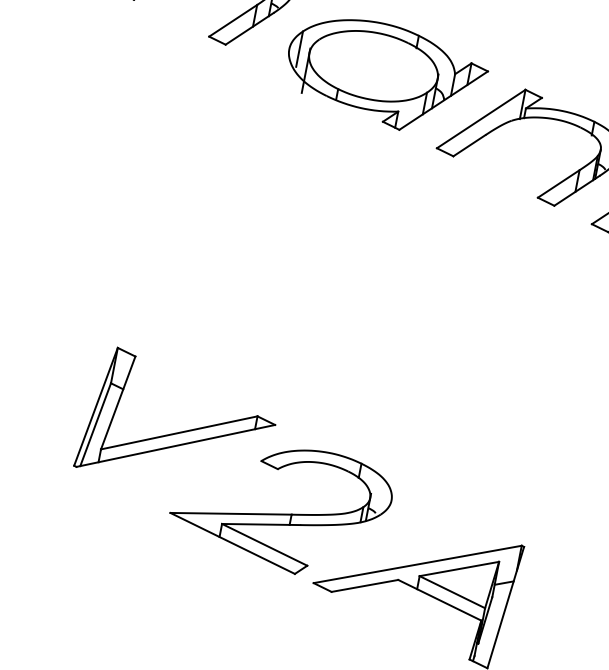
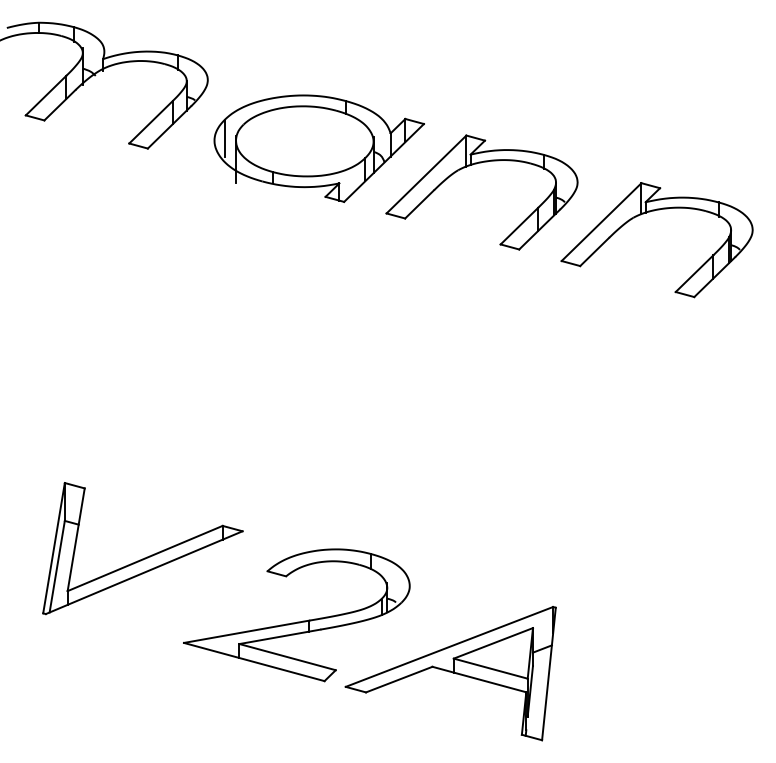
part: (178, 431) -> (144, 557), moved

